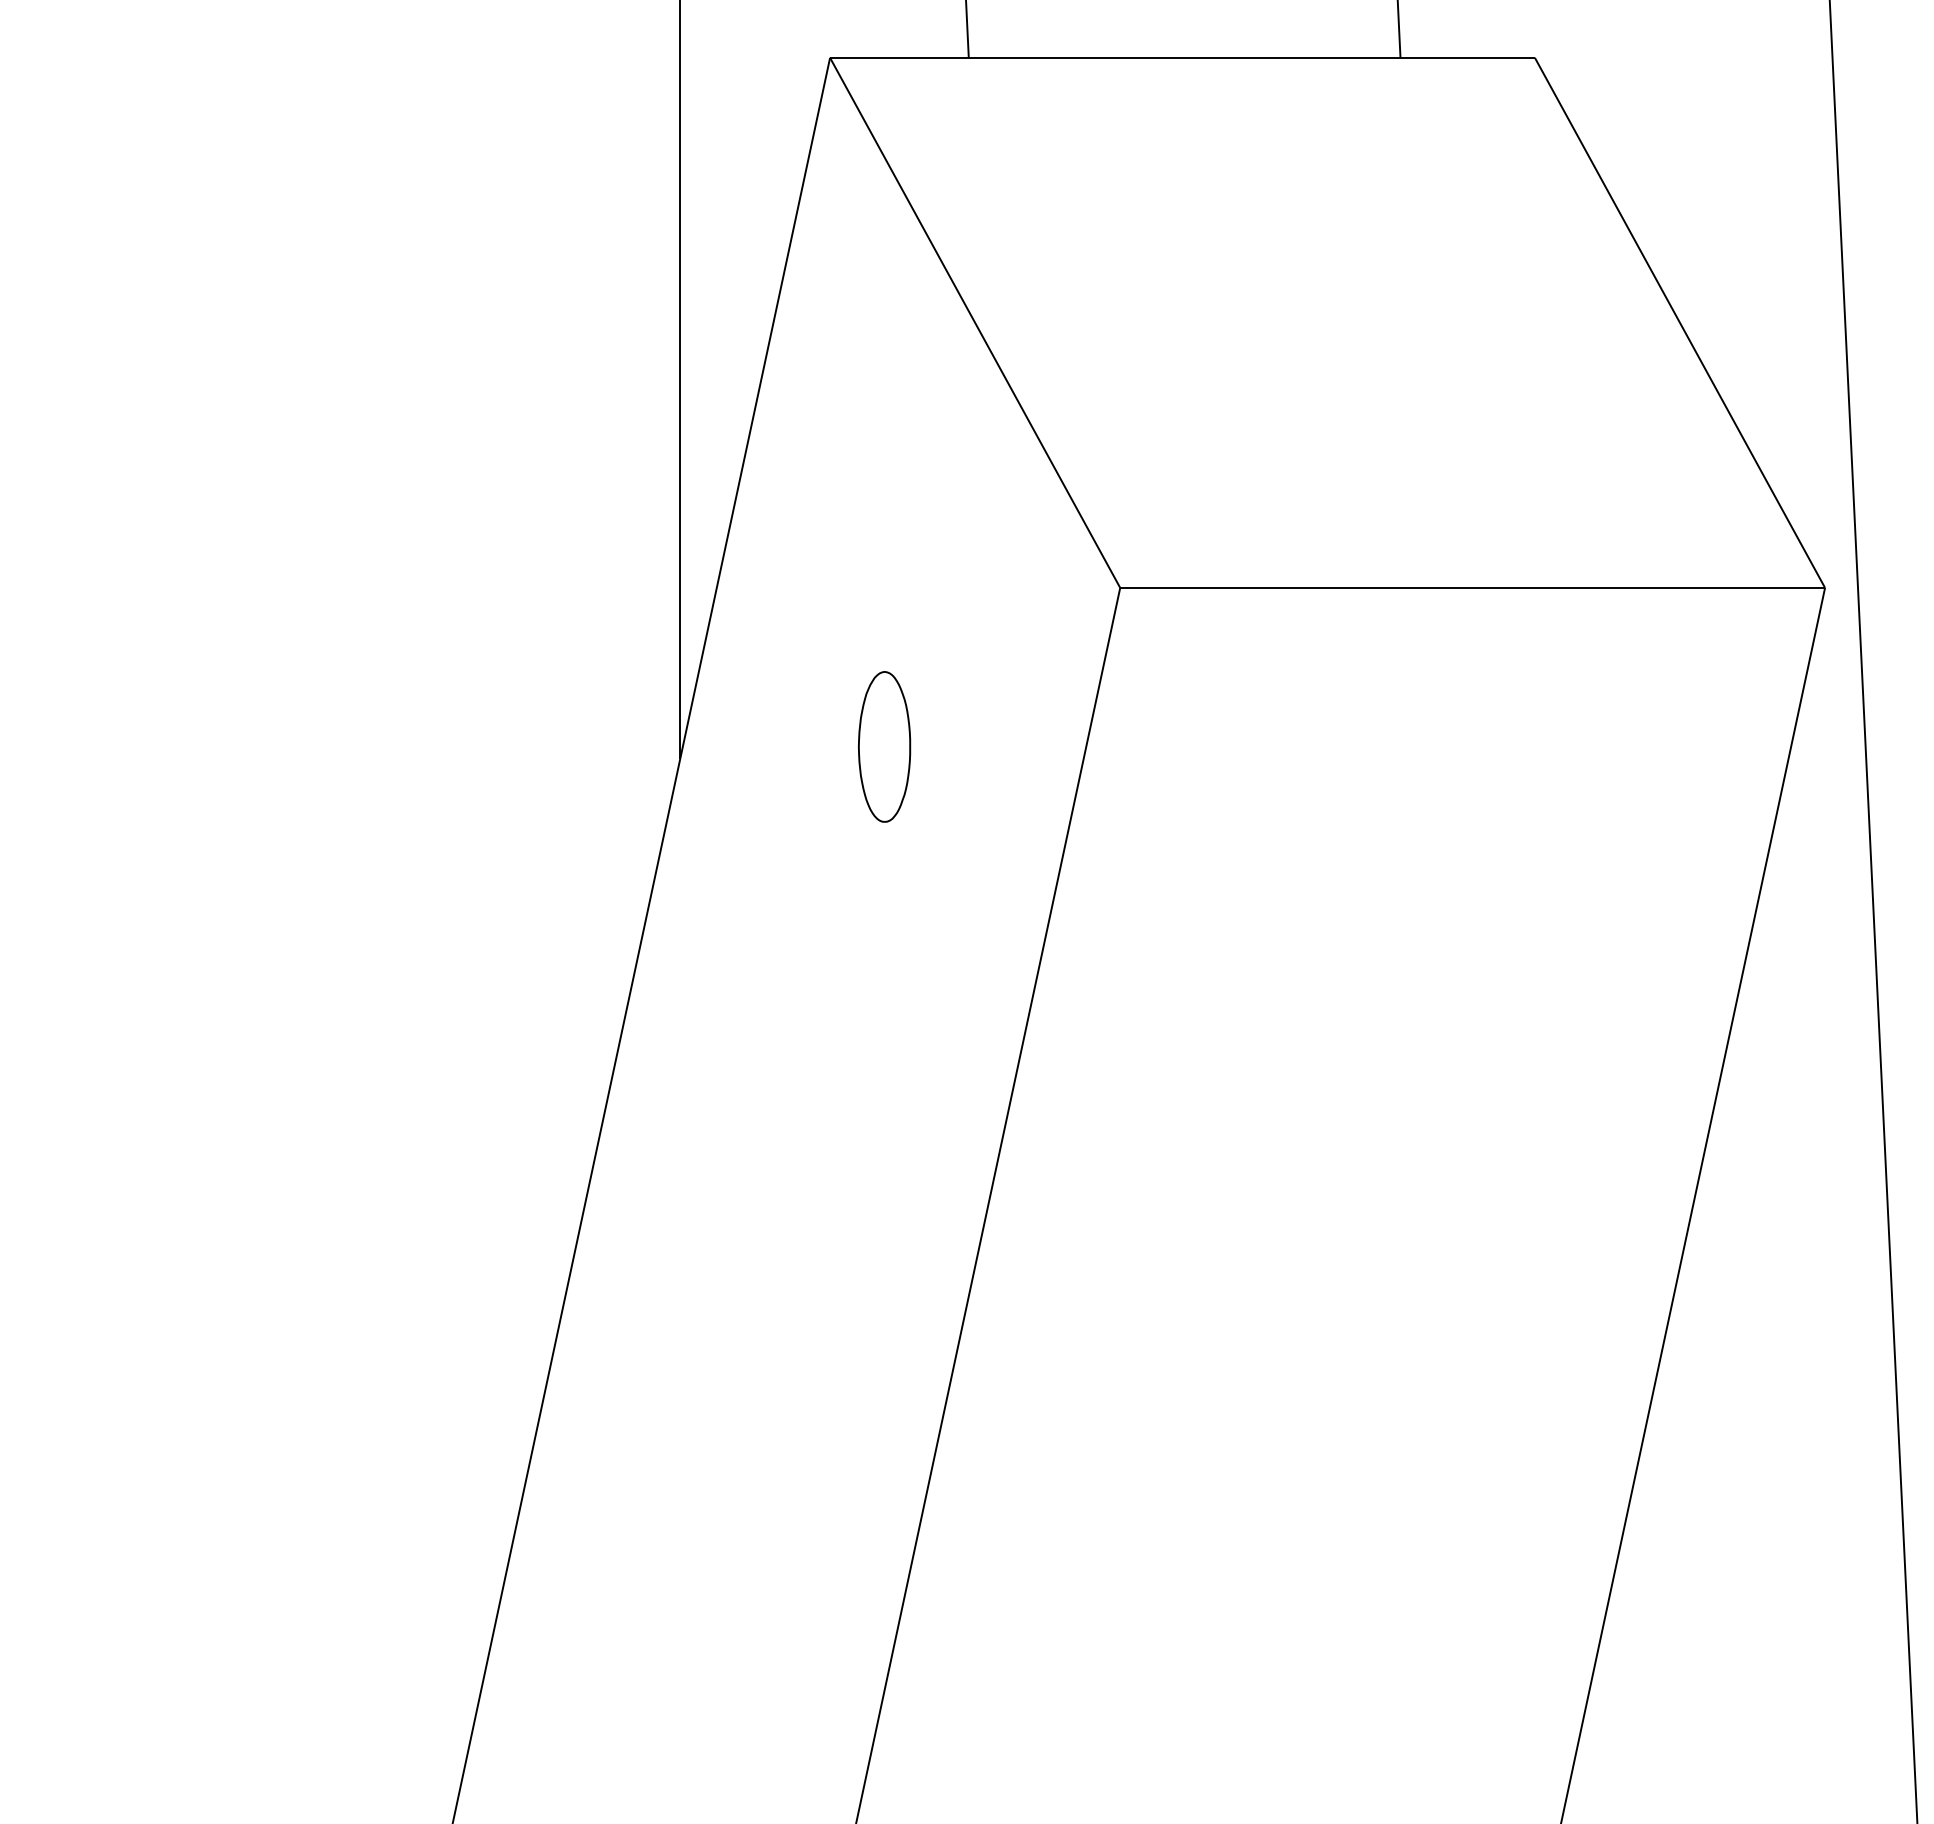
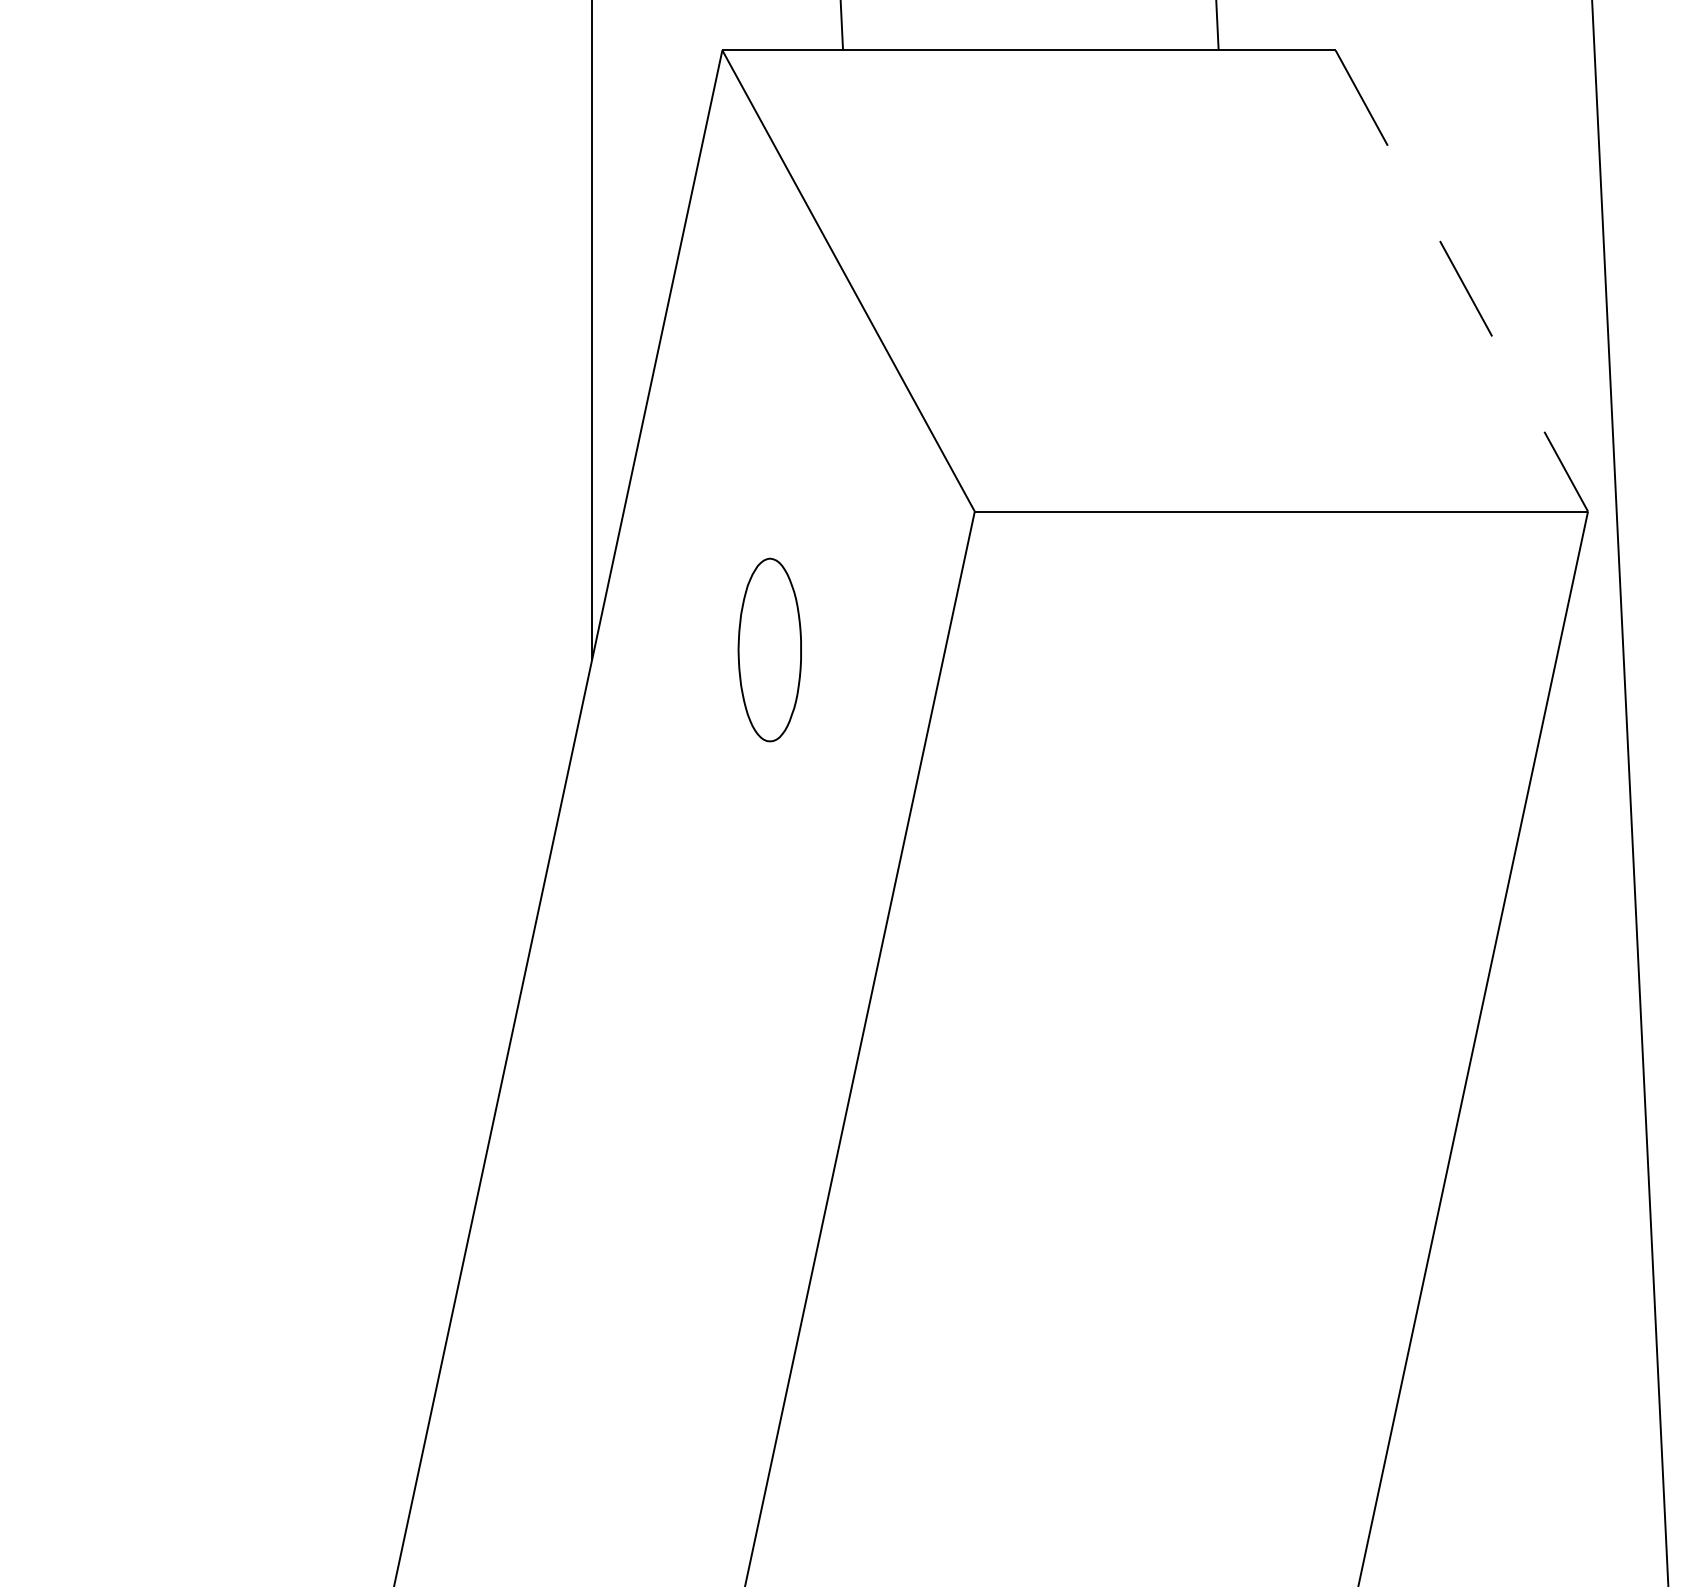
line: (1679, 322) -> (1461, 280), solid -> dashed
part: (884, 746) -> (769, 649), size x1.4

